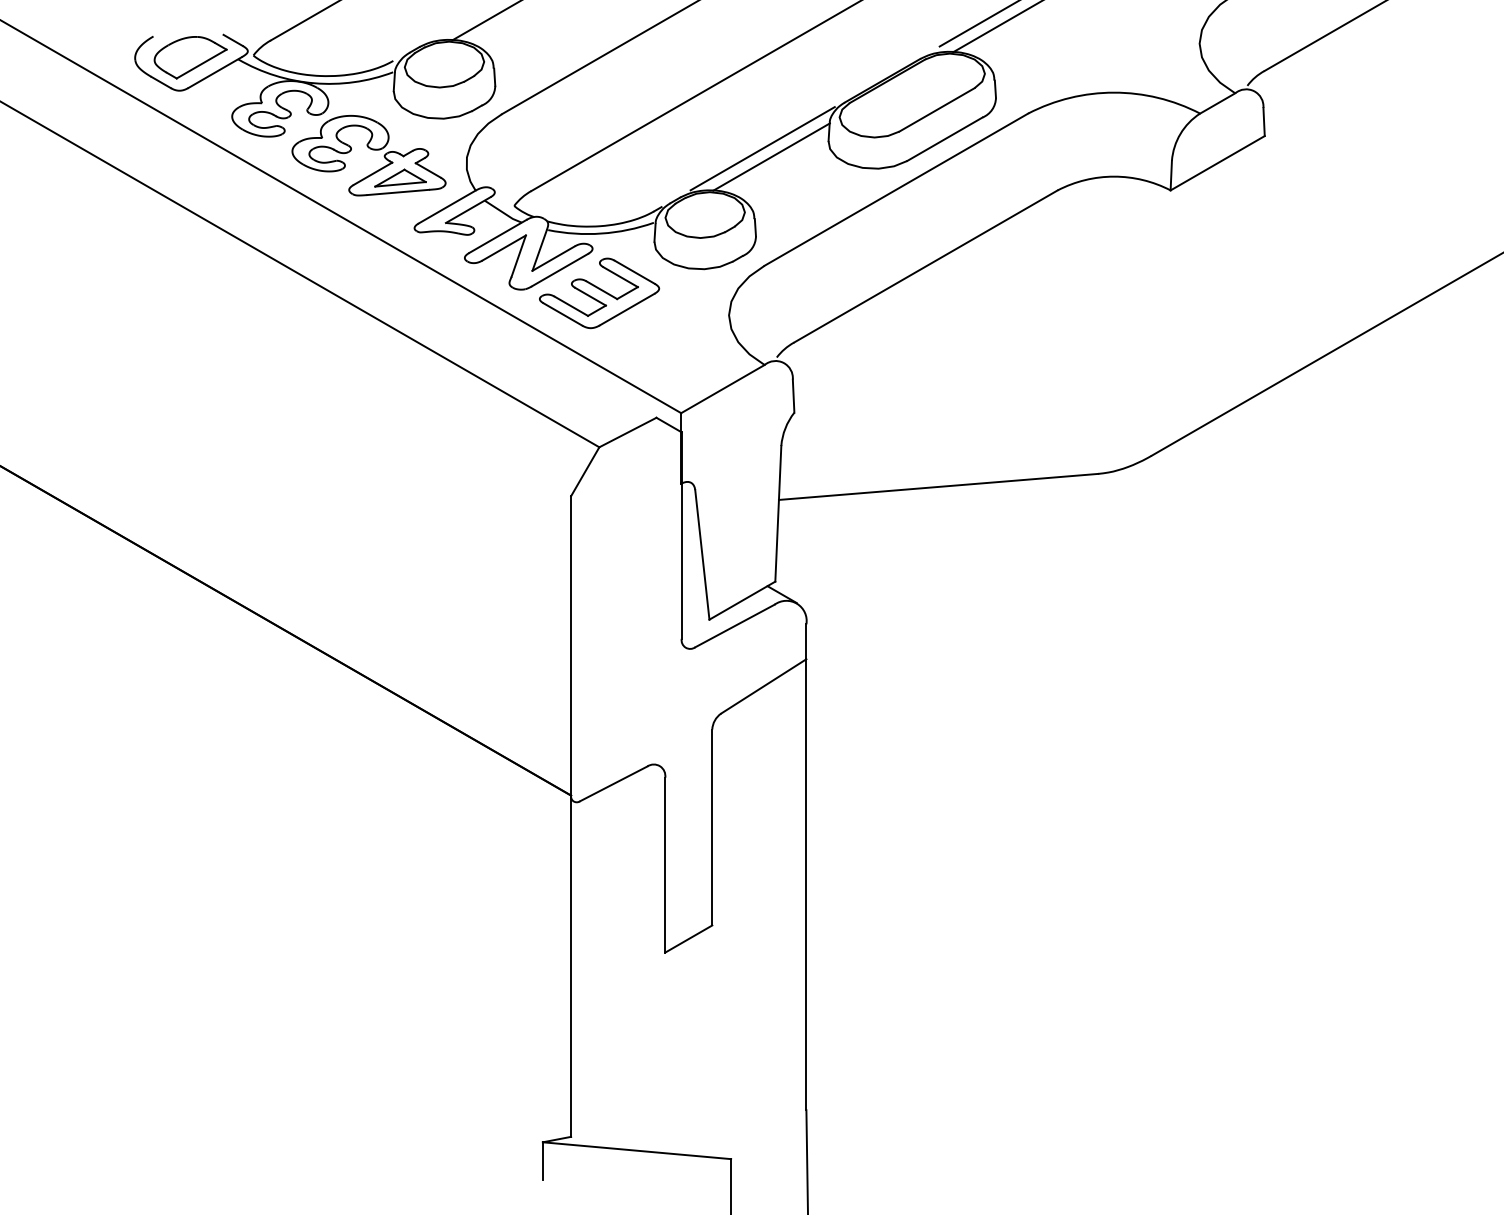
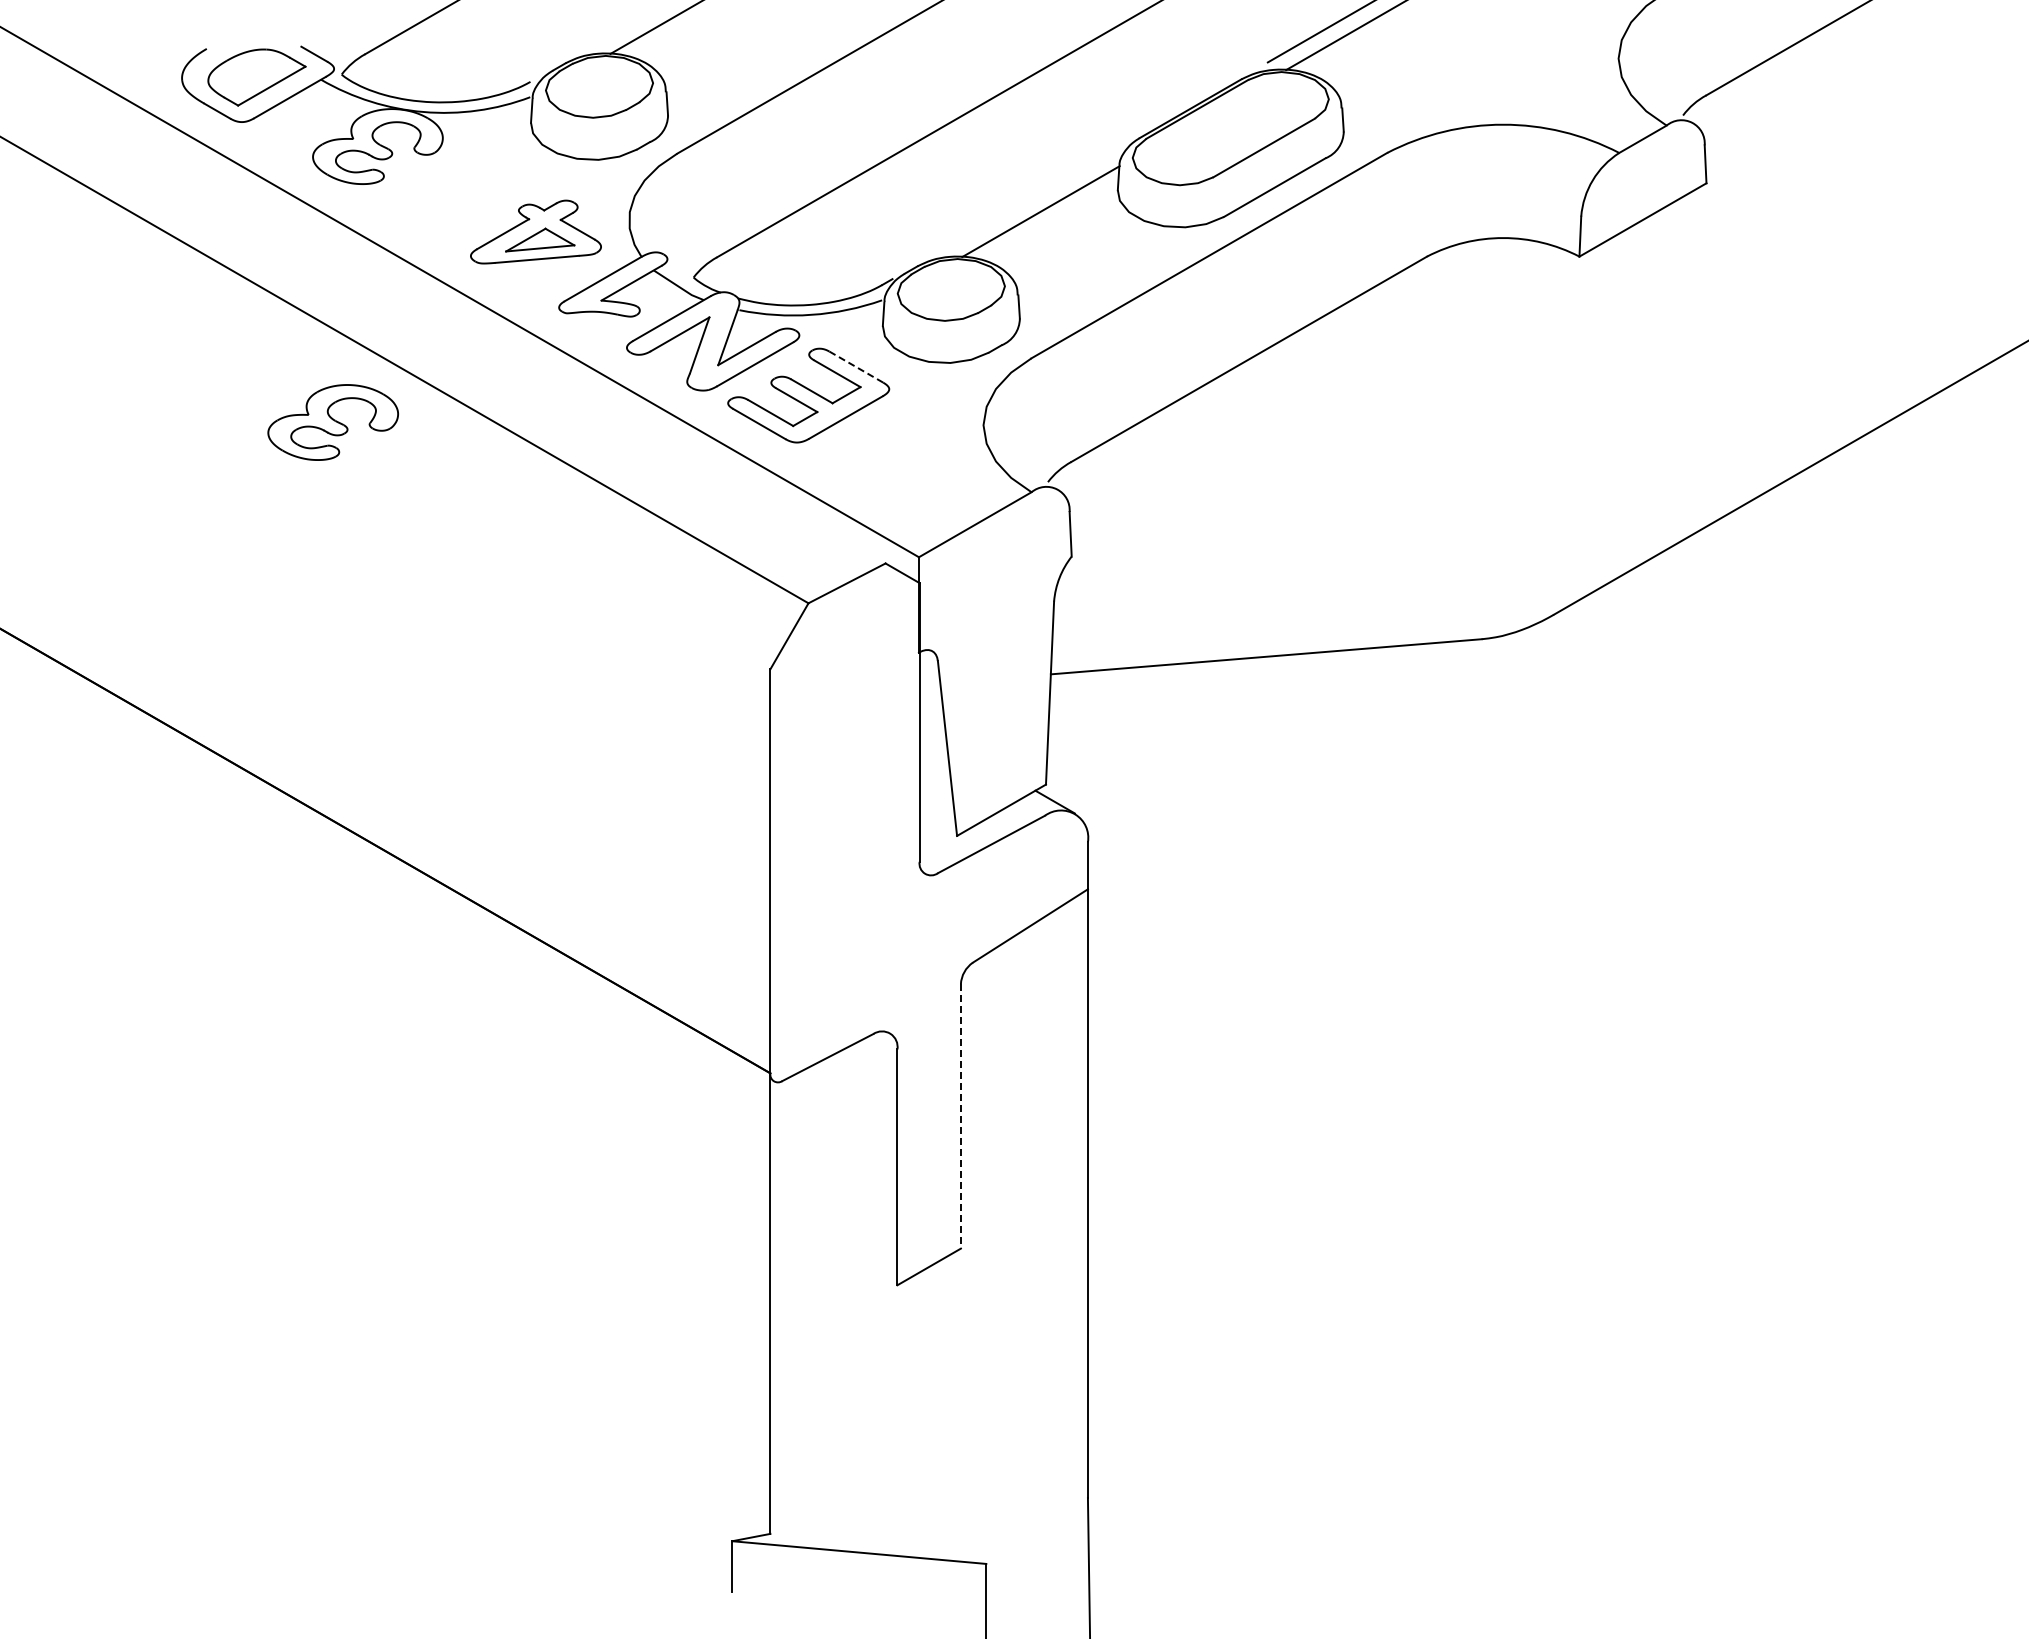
part: (340, 143) -> (332, 422), moved
line: (762, 148) -> (1028, 200), removed
line: (634, 272) -> (856, 367), solid -> dashed
line: (711, 827) -> (960, 1116), solid -> dashed

